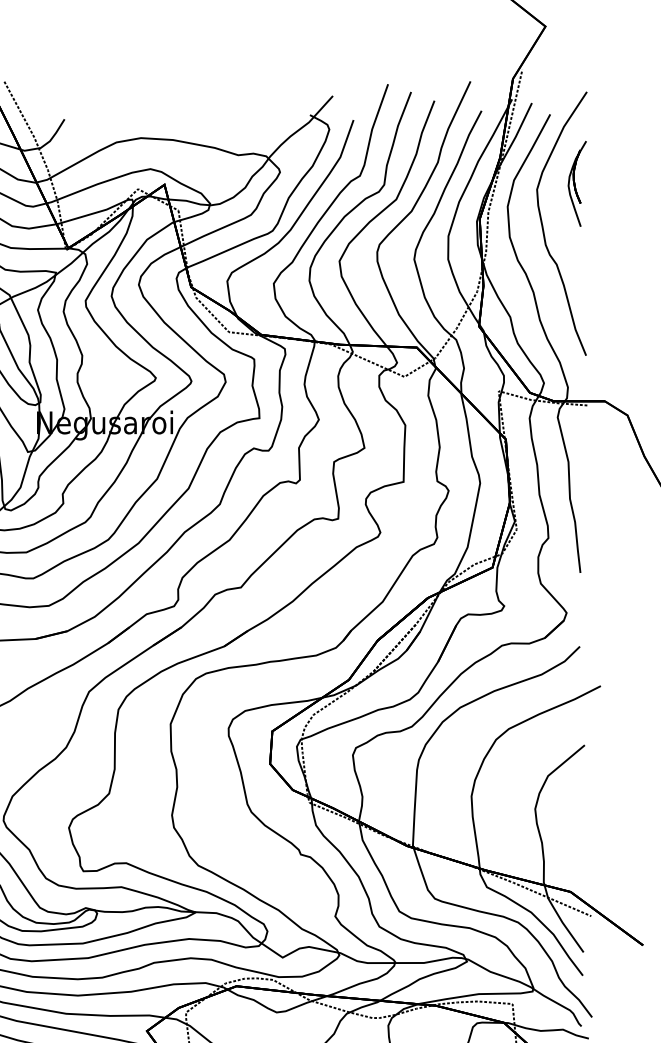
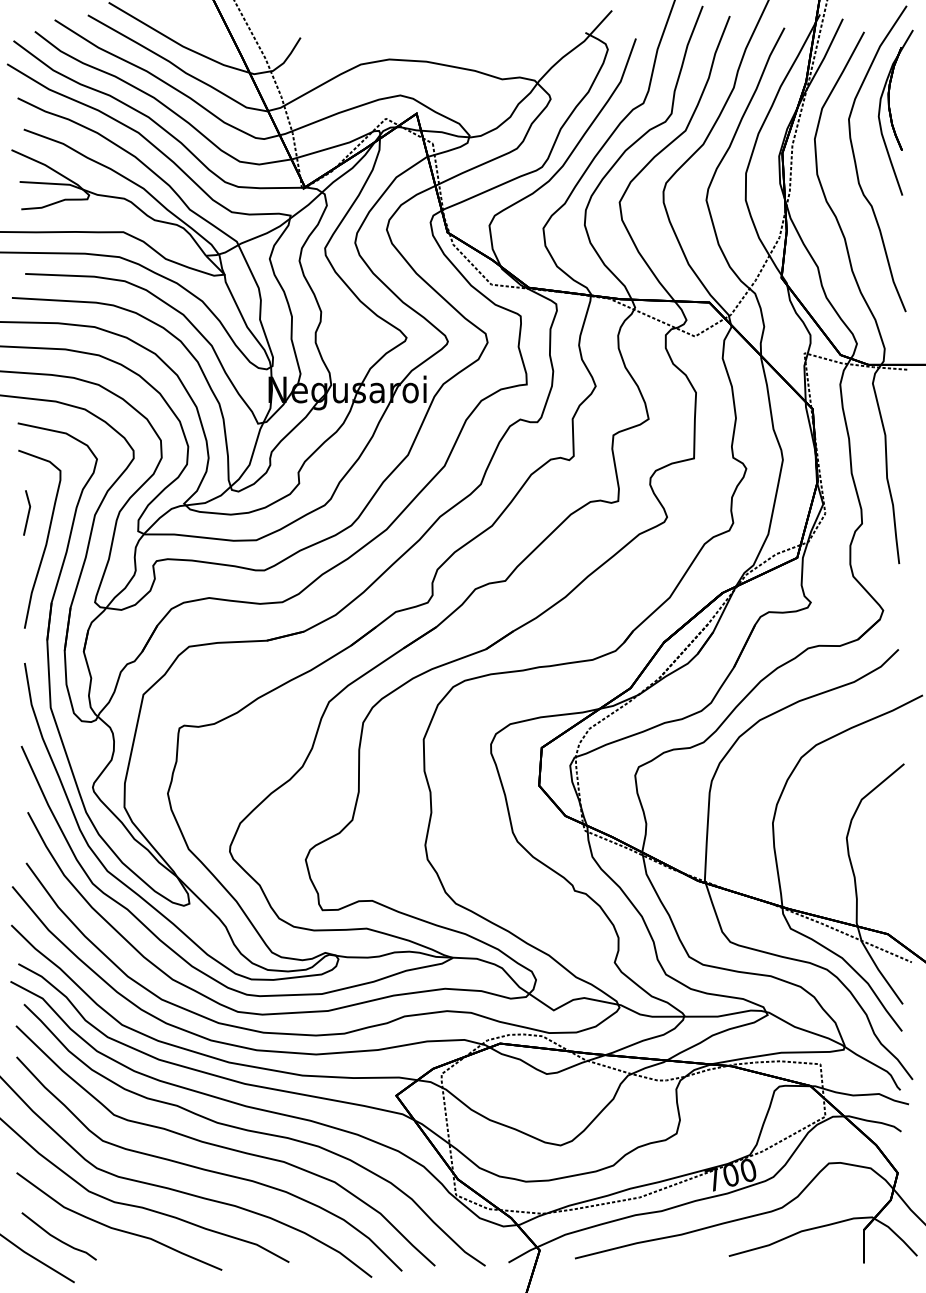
part: (577, 183) -> (895, 112), size x1.67

